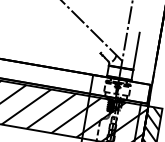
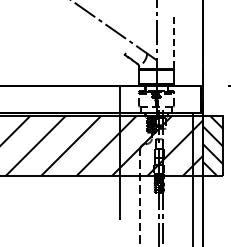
line: (136, 51) -> (173, 43), solid -> dashed

